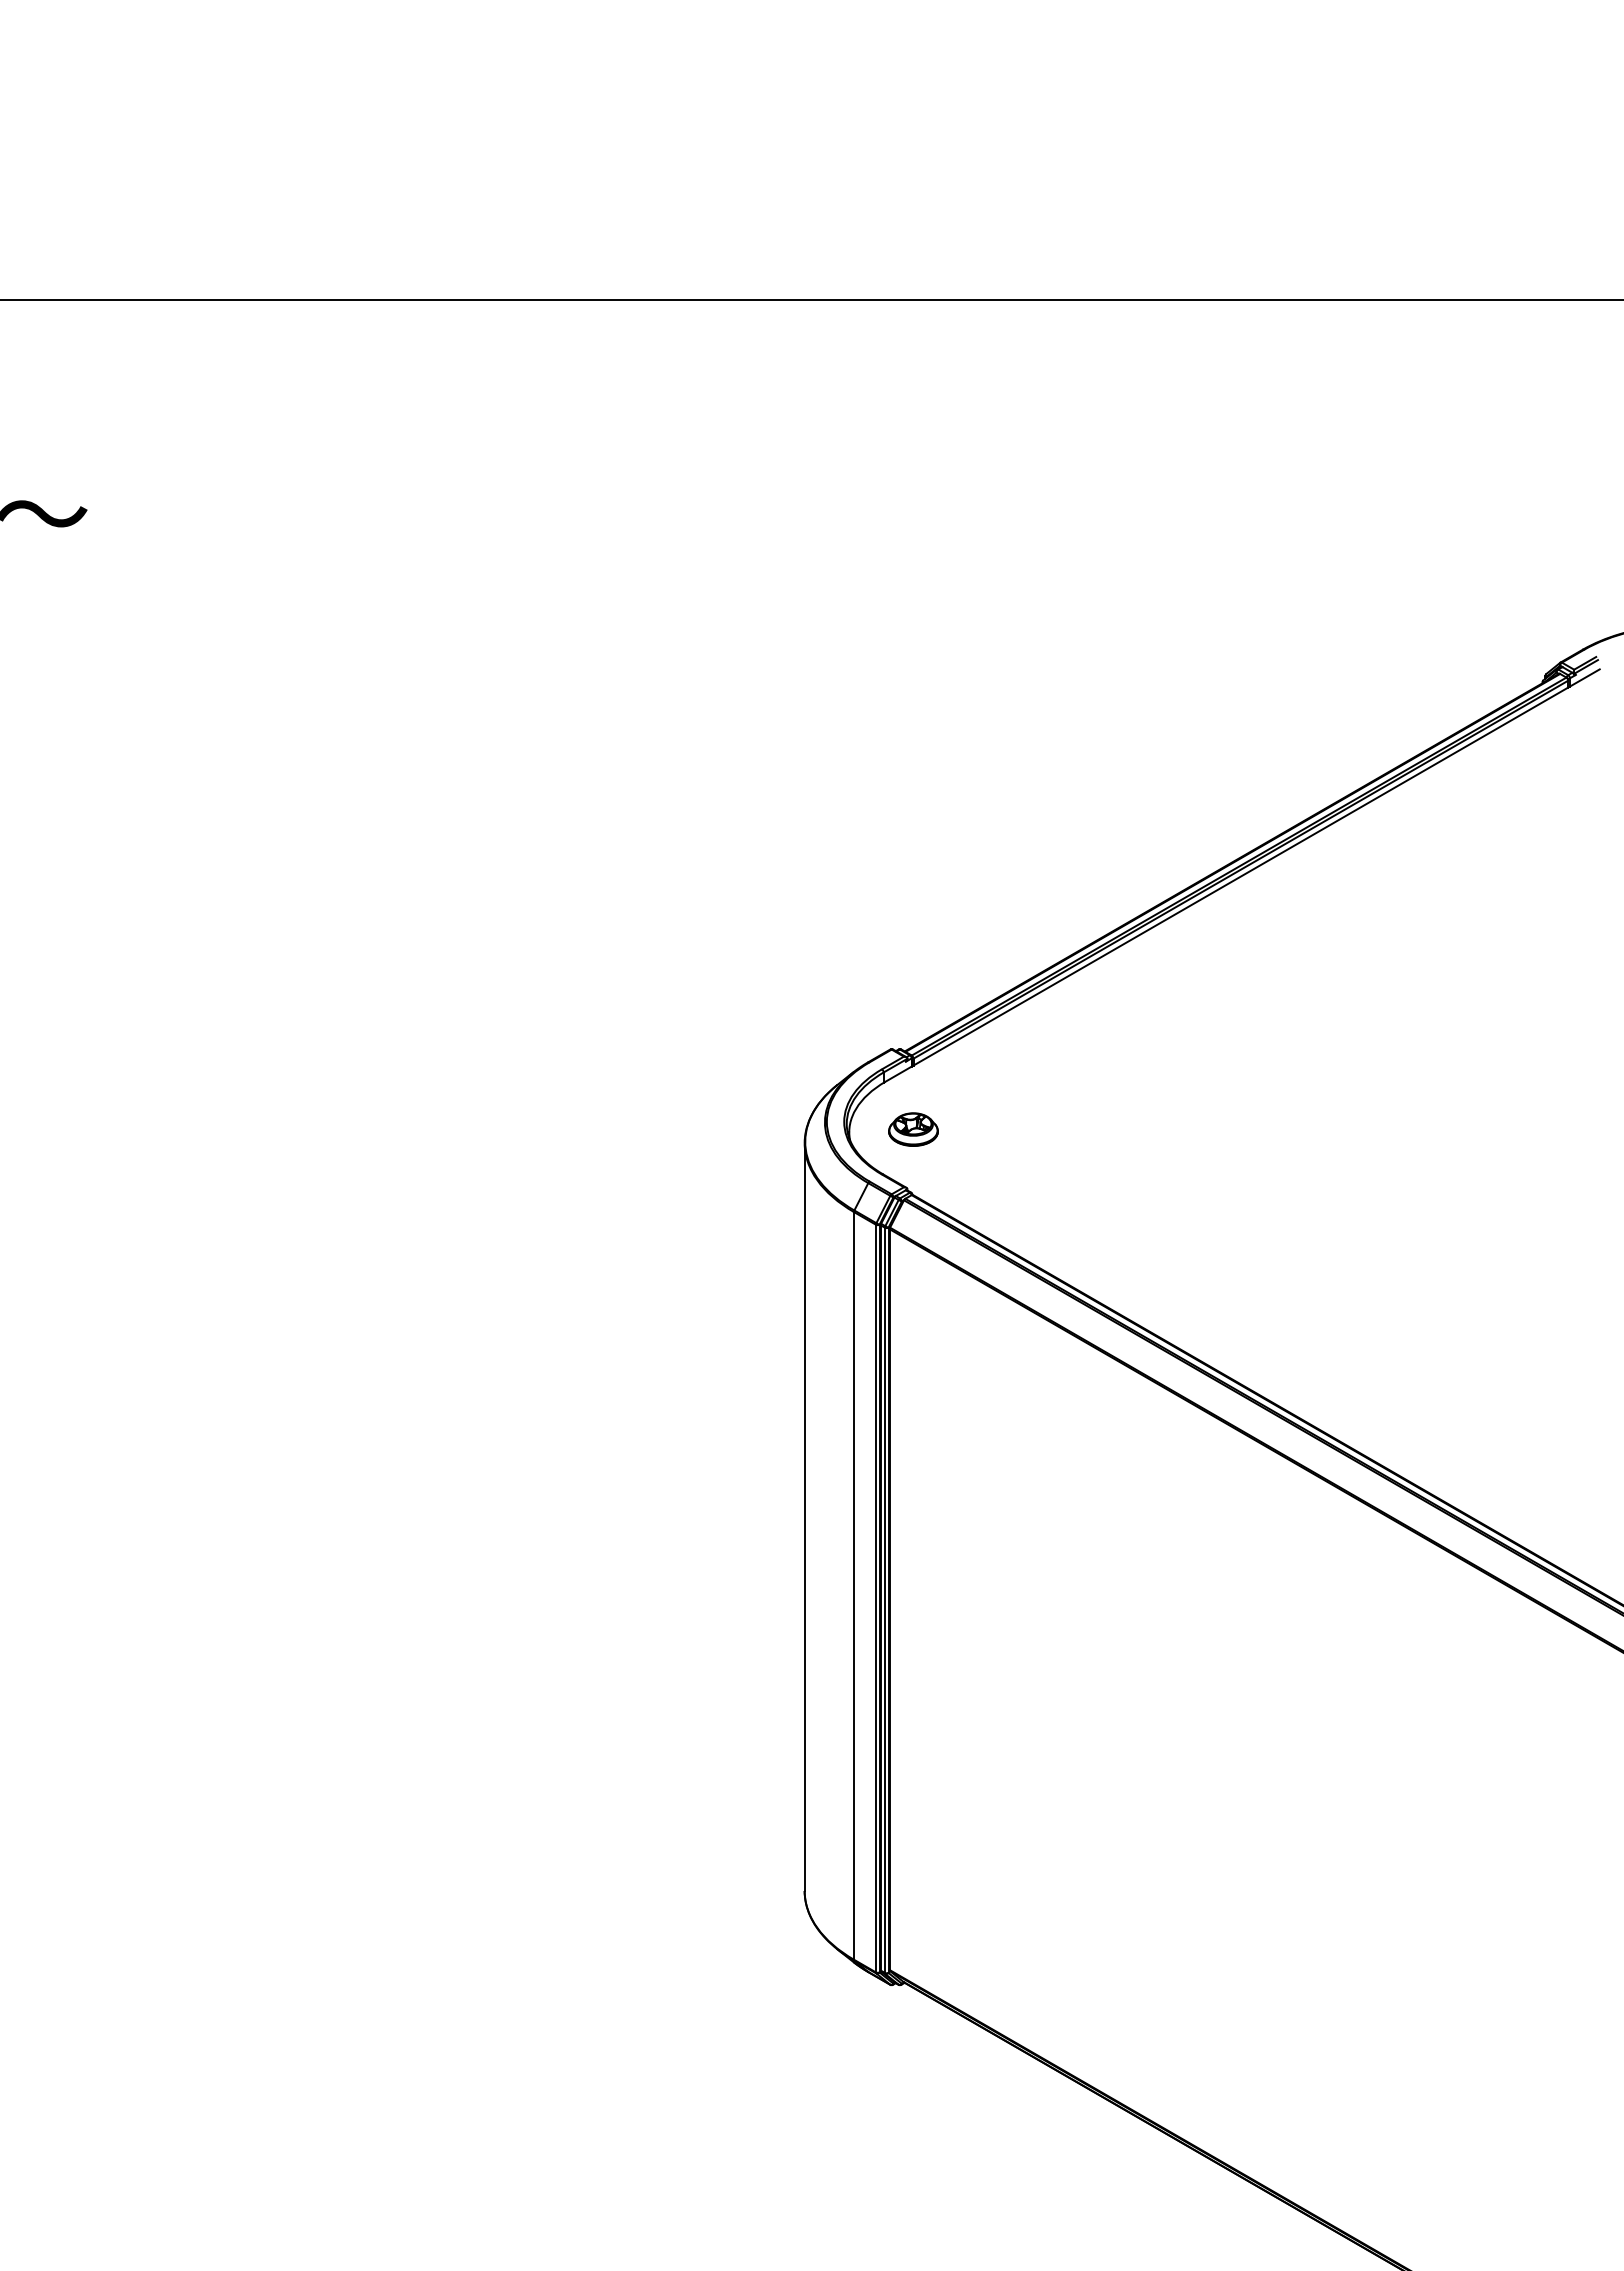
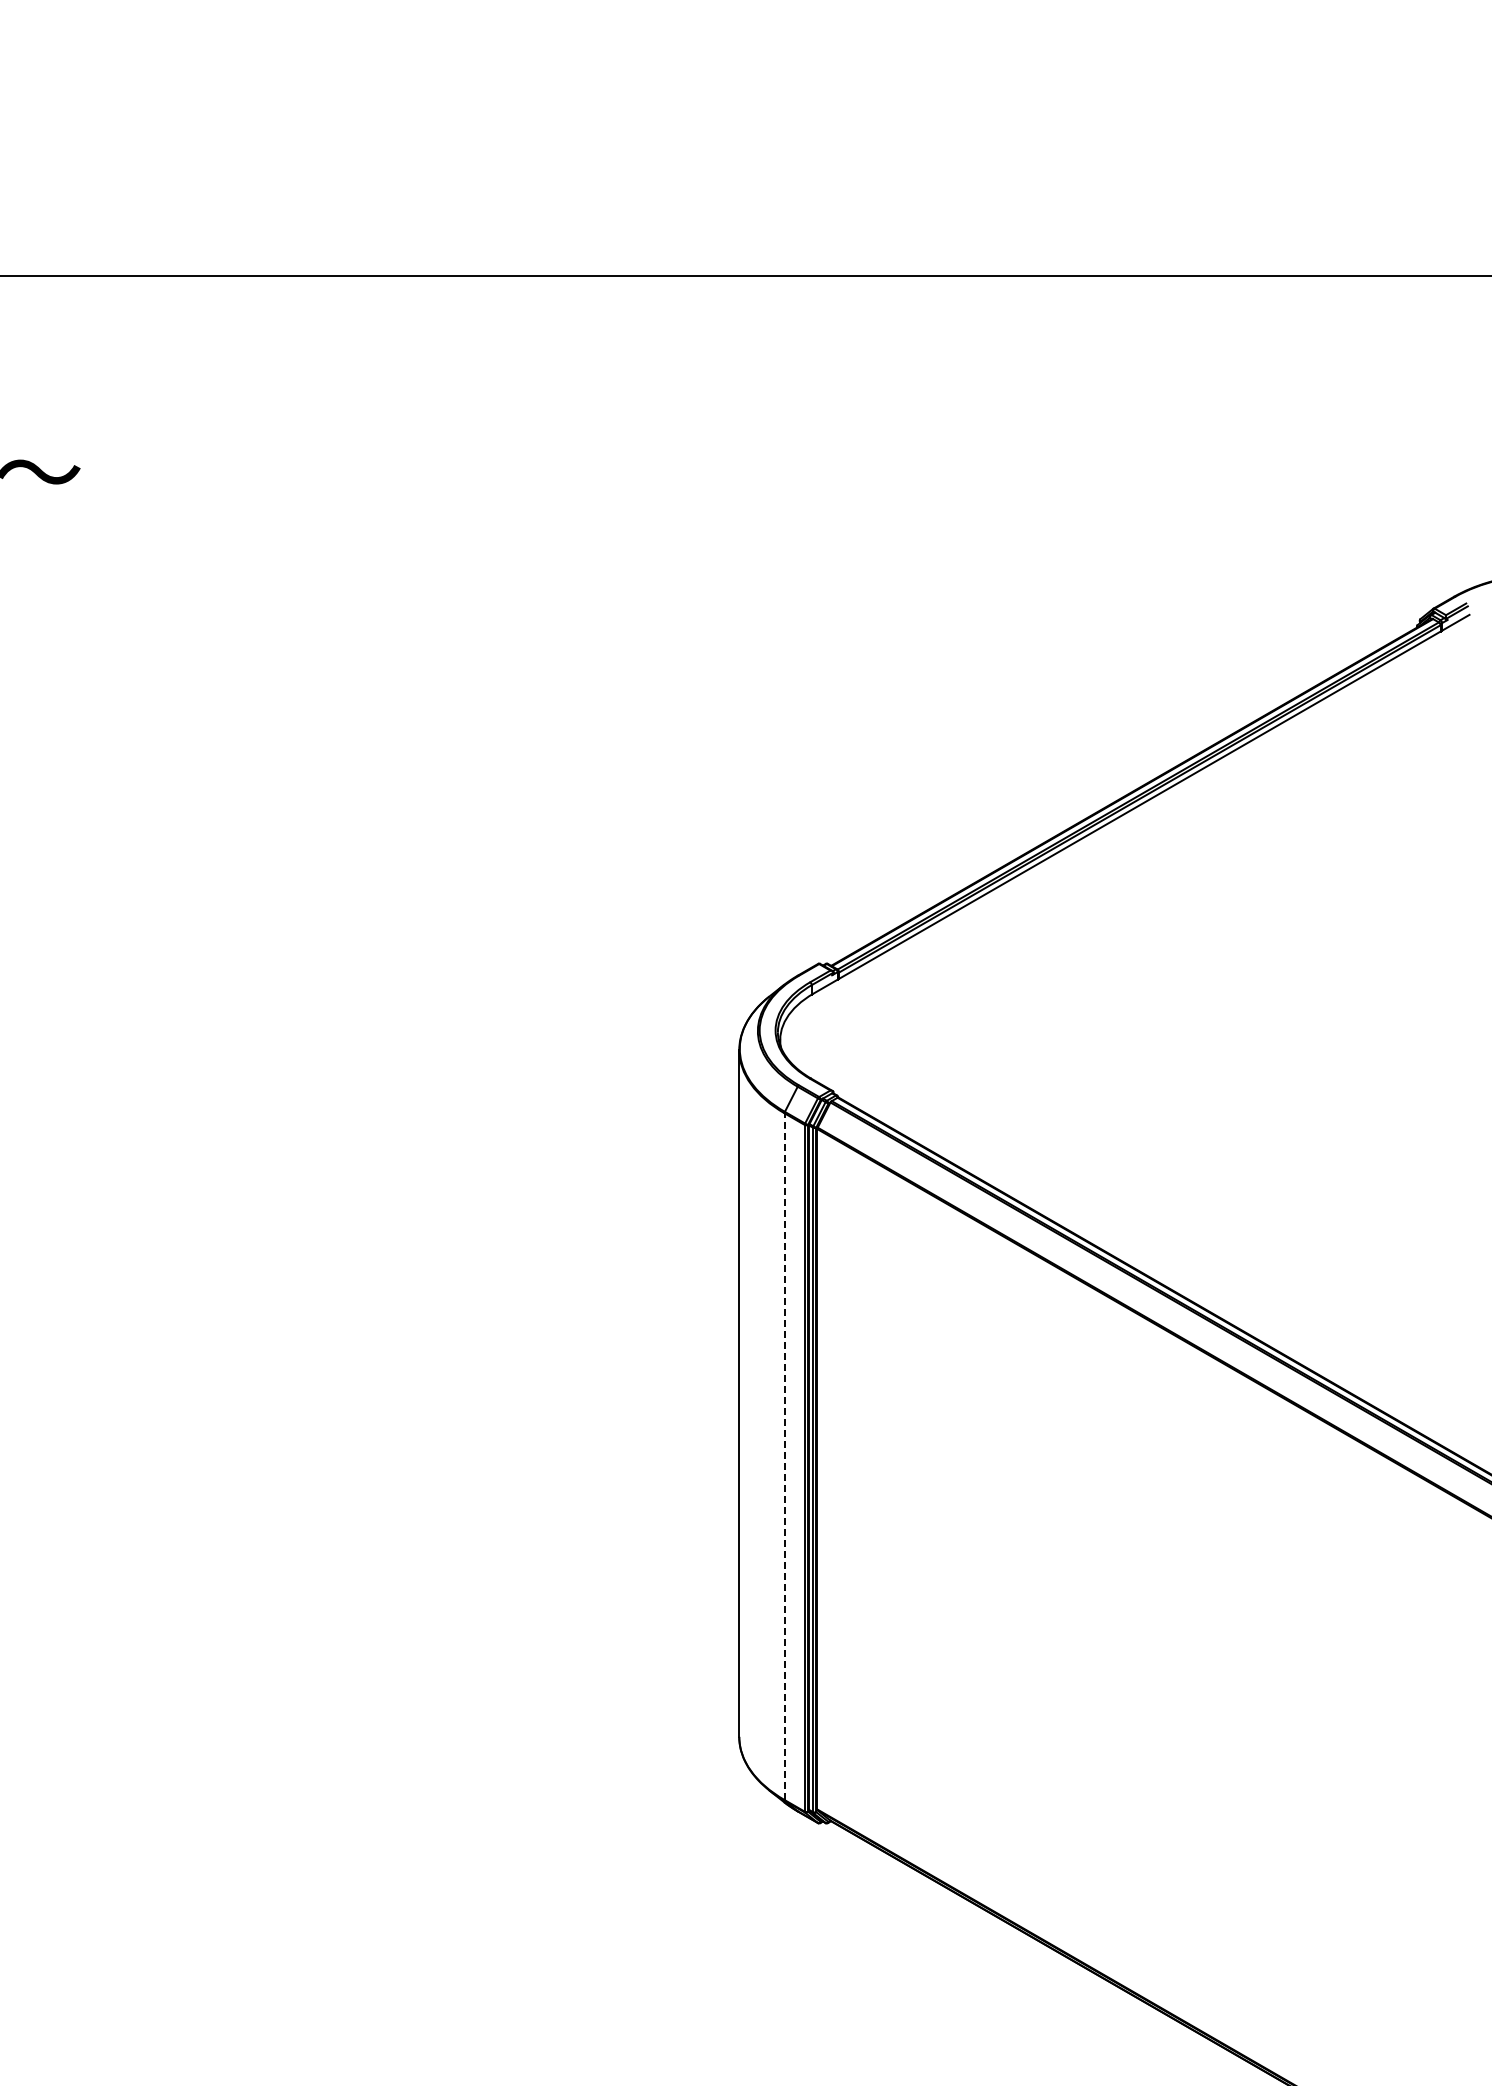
part: (912, 1129) -> (838, 1037), removed
line: (853, 1585) -> (784, 1456), solid -> dashed

